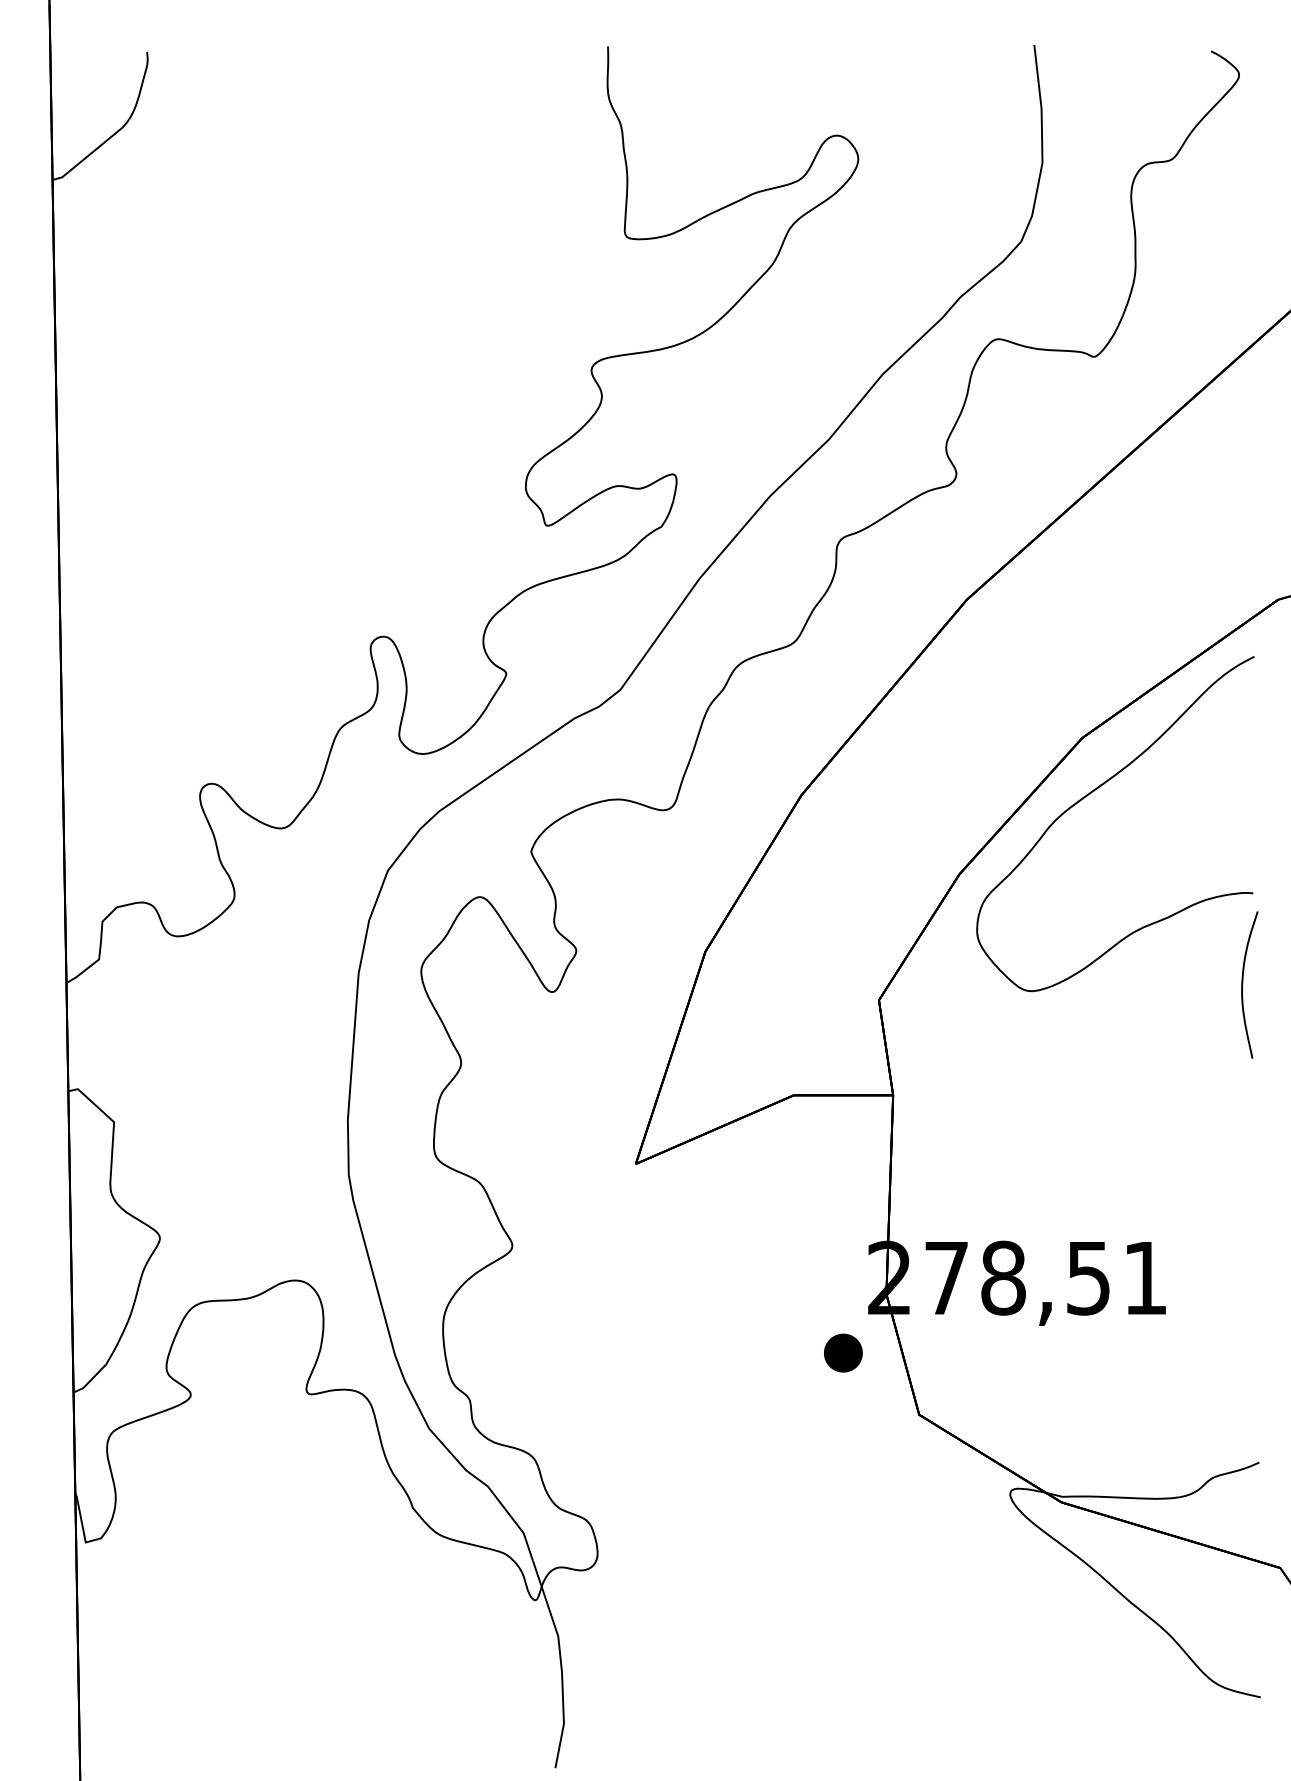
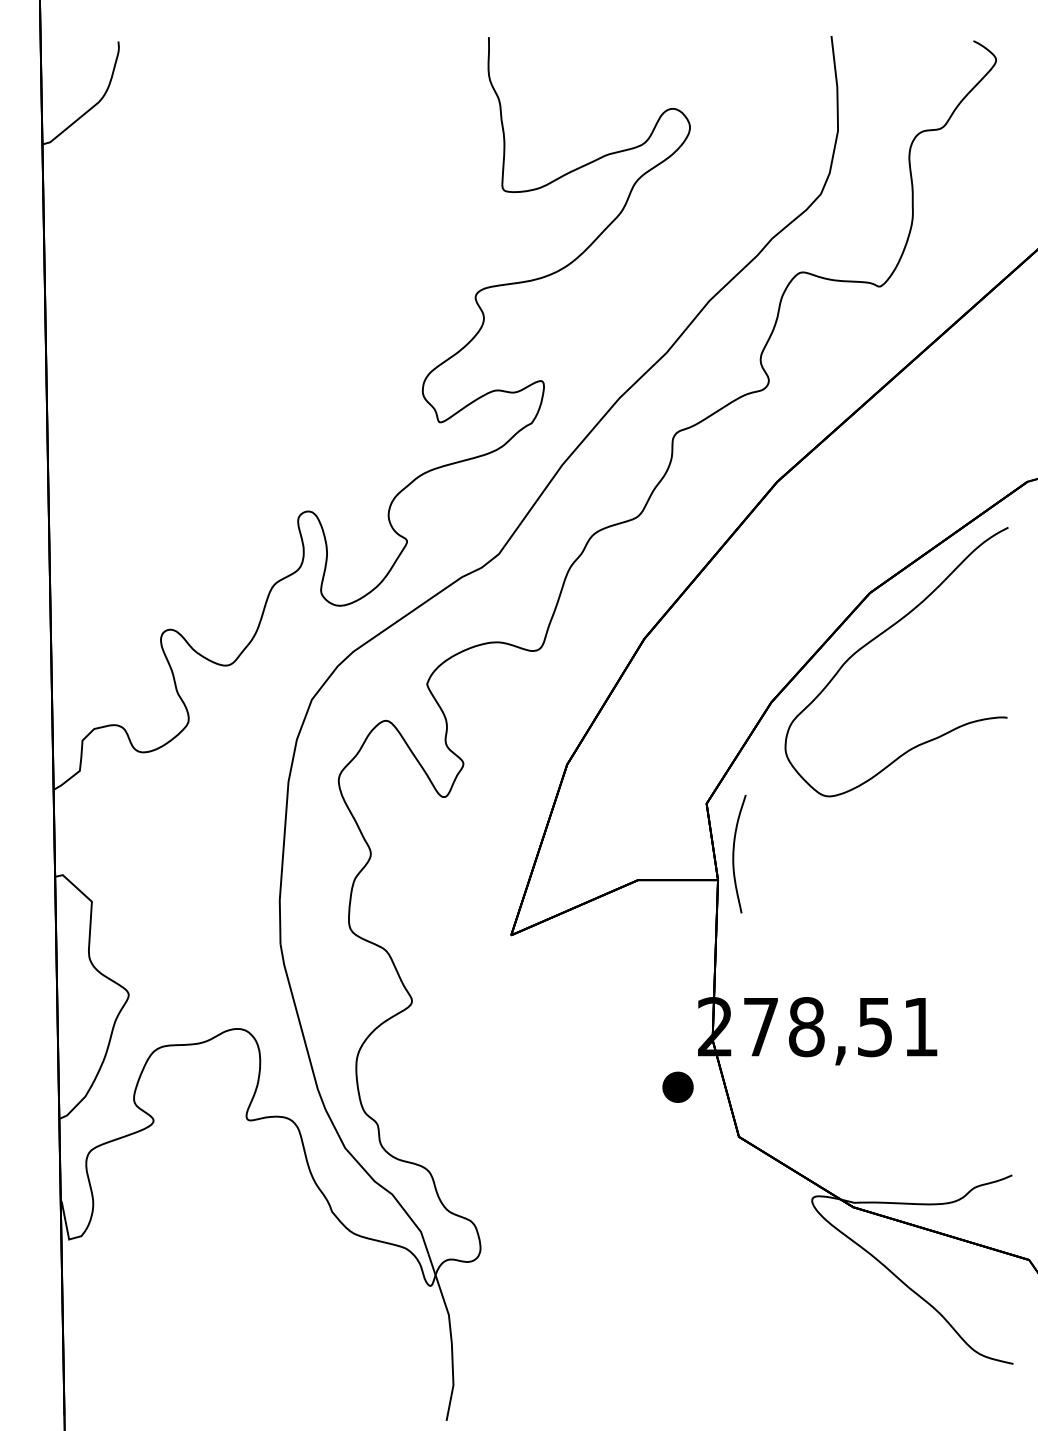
curve: (1243, 984) -> (734, 853), moved

